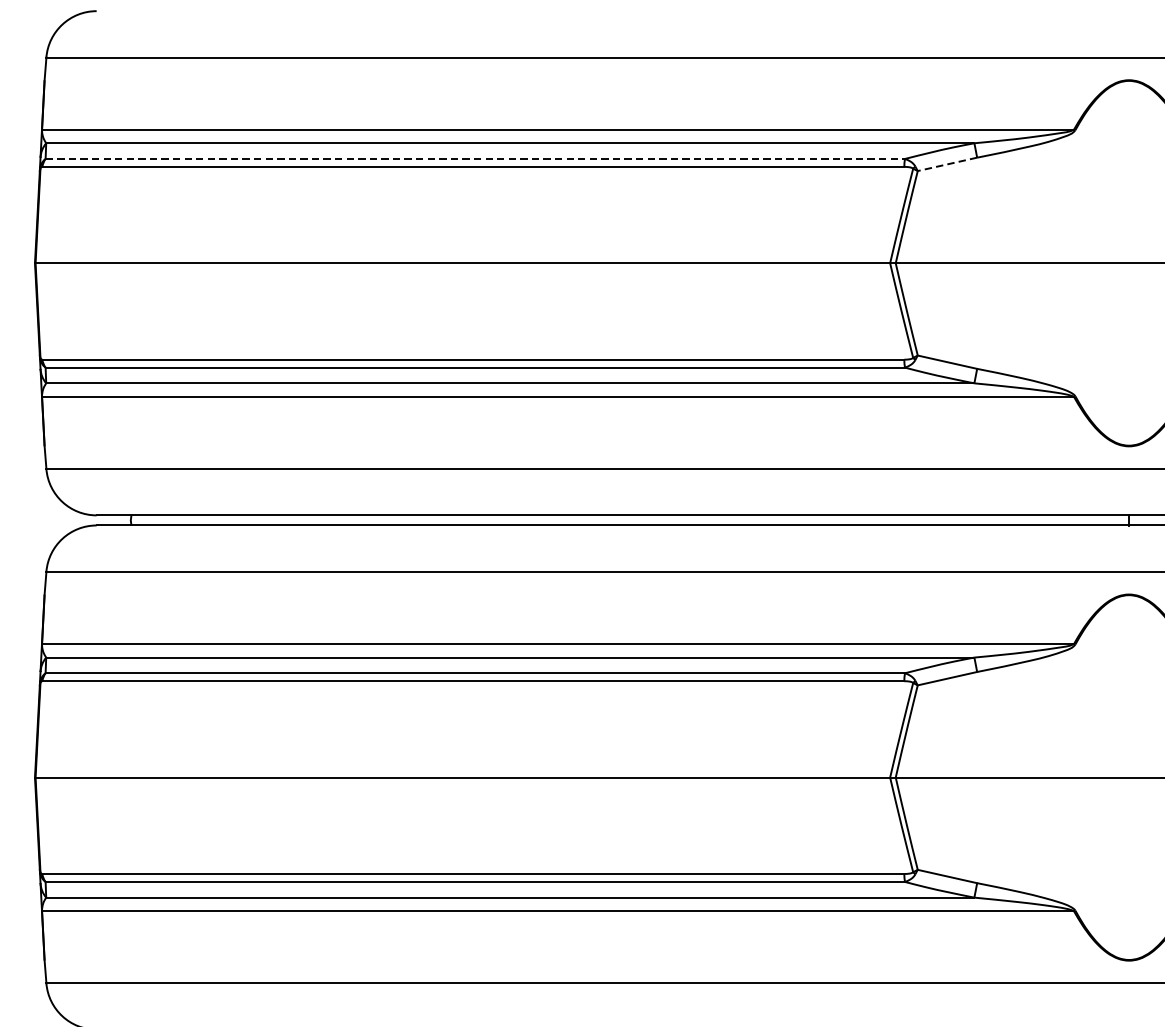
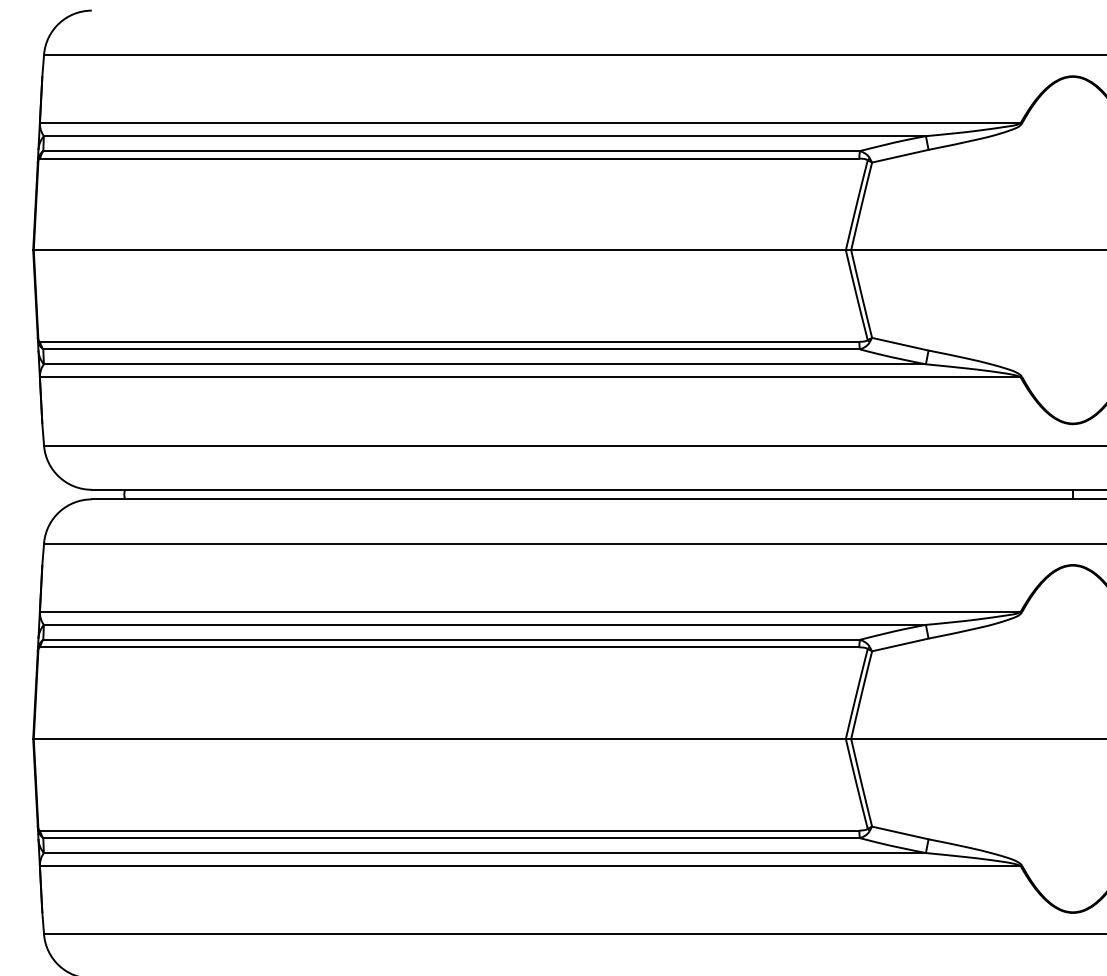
line: (476, 159) -> (452, 151), dashed -> solid
line: (947, 164) -> (900, 156), dashed -> solid

